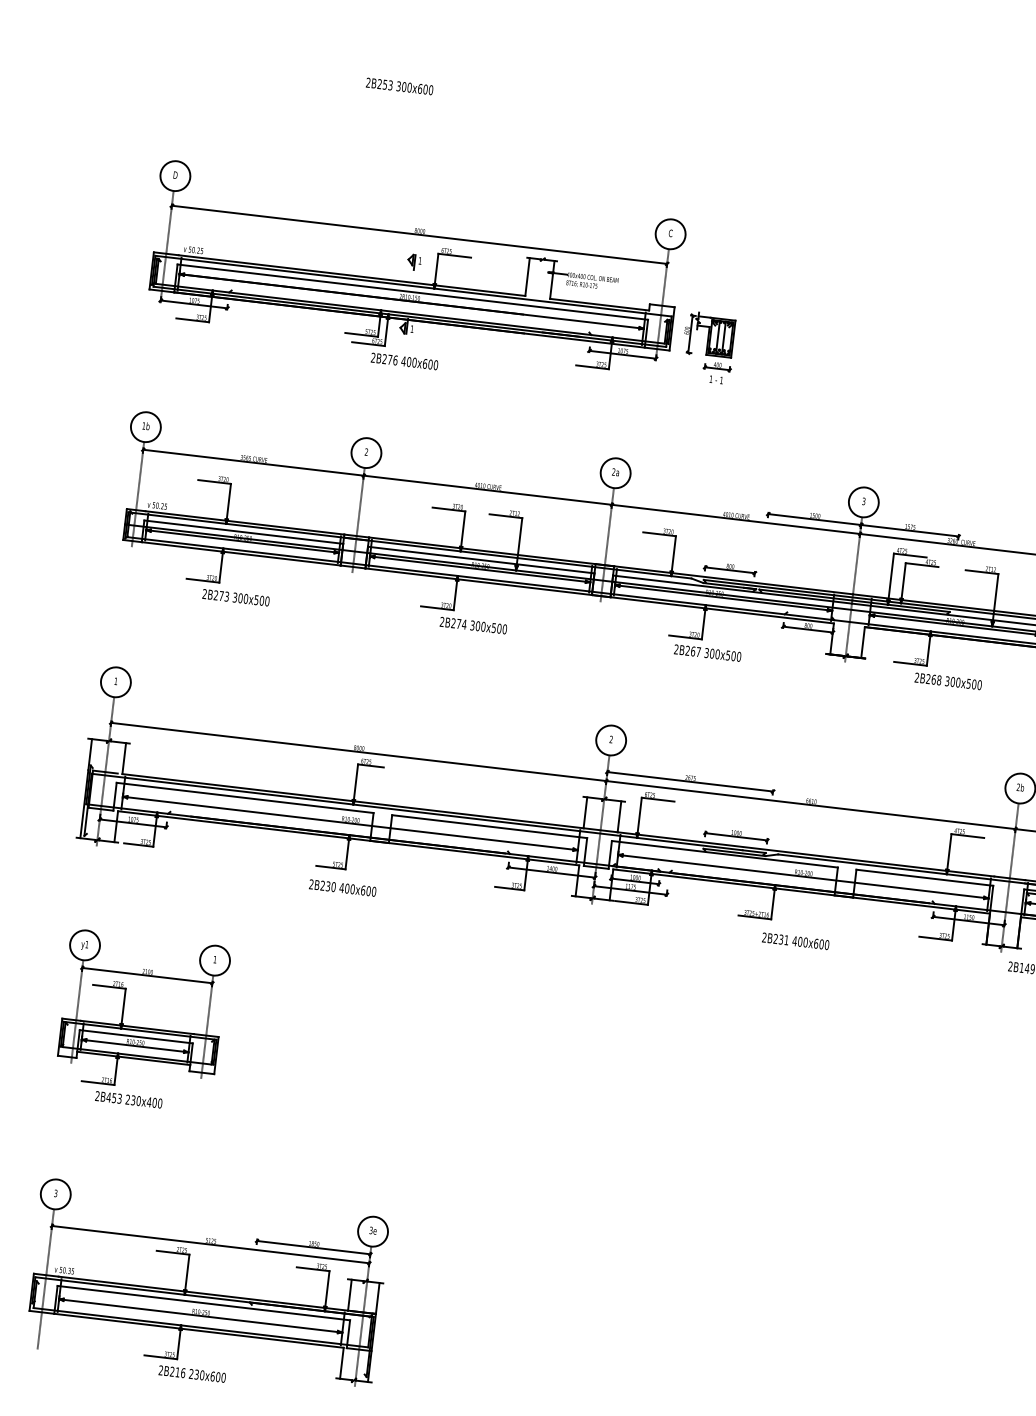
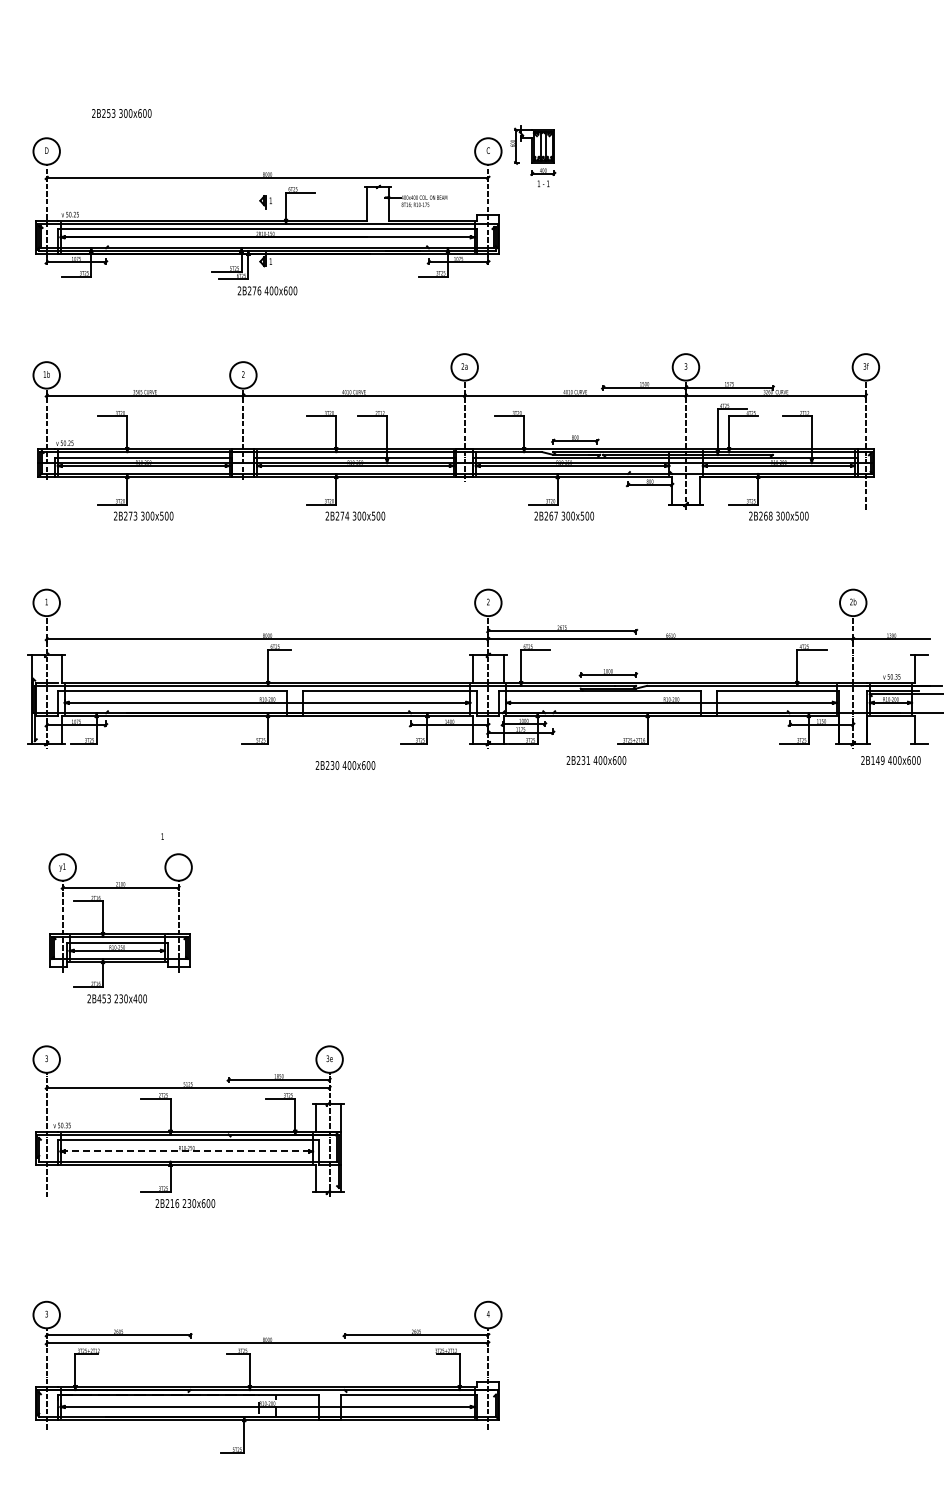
text: (399, 86) -> (121, 113), moved
part: (708, 347) -> (533, 156), moved
text: (342, 888) -> (345, 765), moved
text: (795, 941) -> (596, 760), moved
part: (141, 1021) -> (120, 928), moved
line: (201, 1316) -> (187, 1151), solid -> dashed

